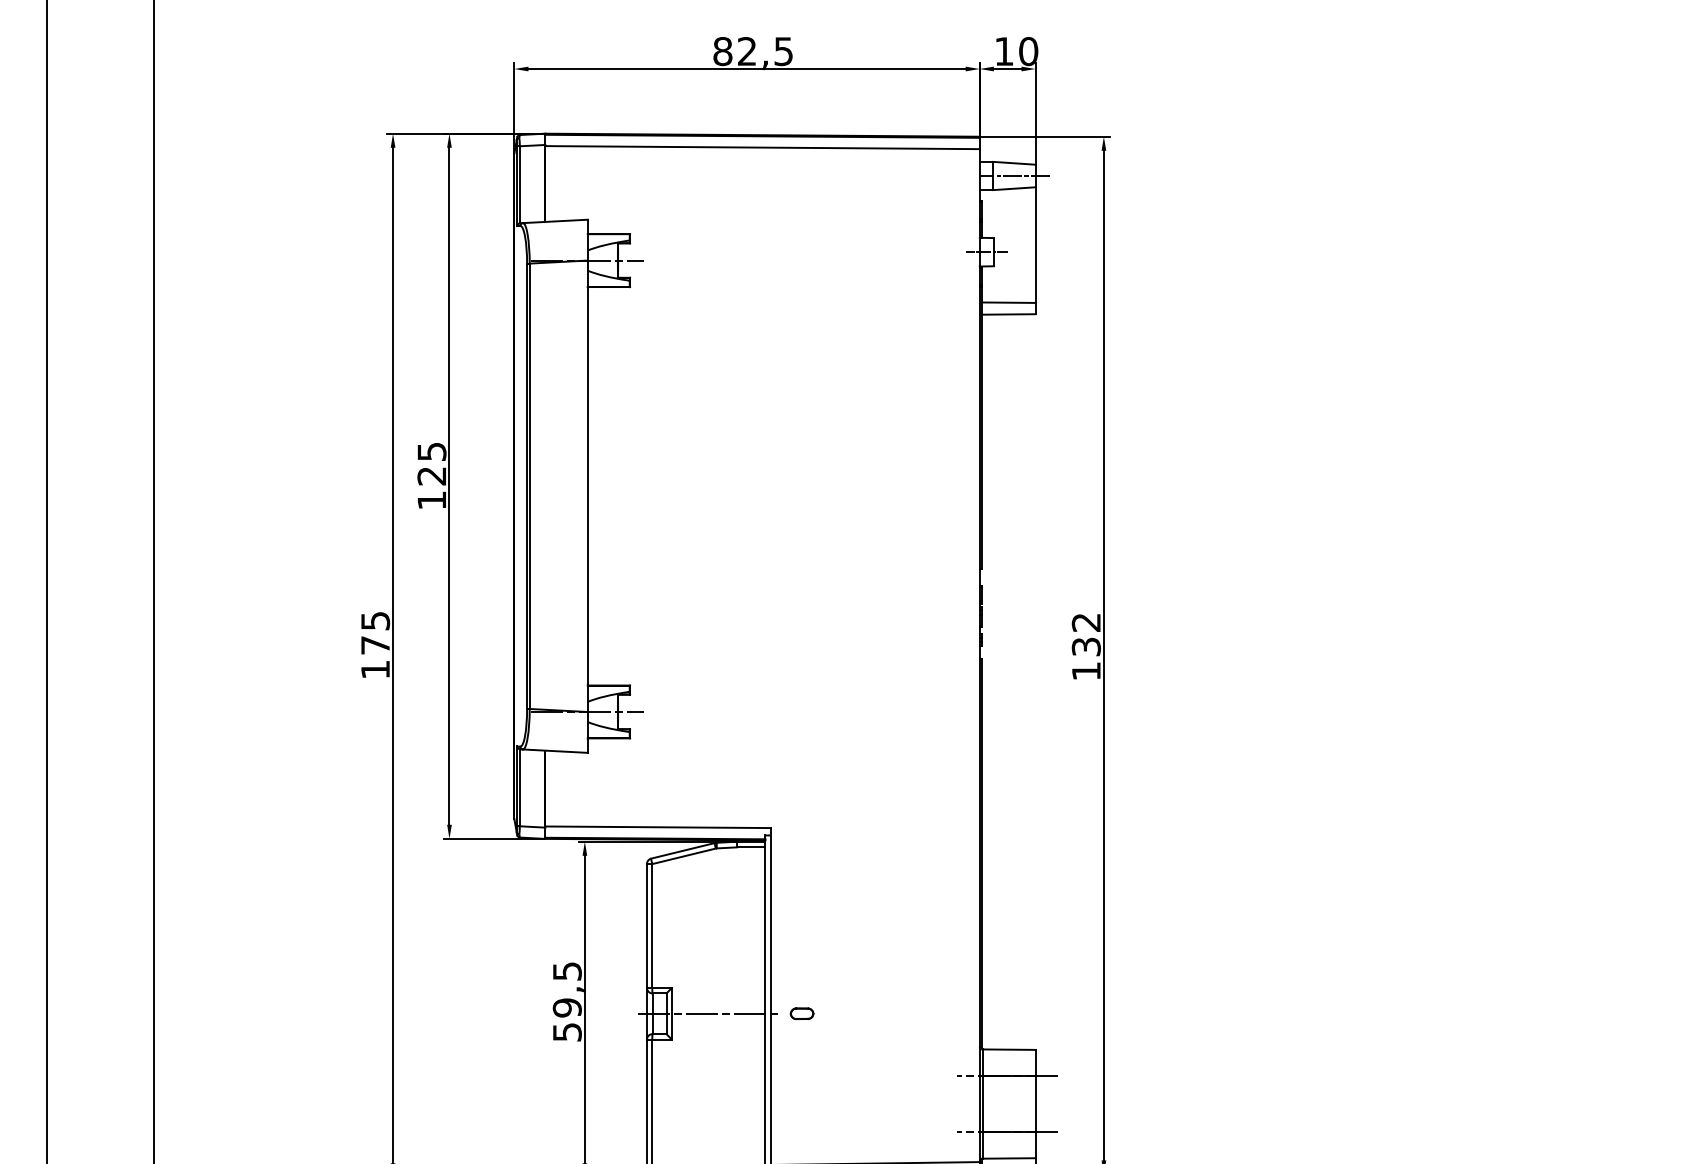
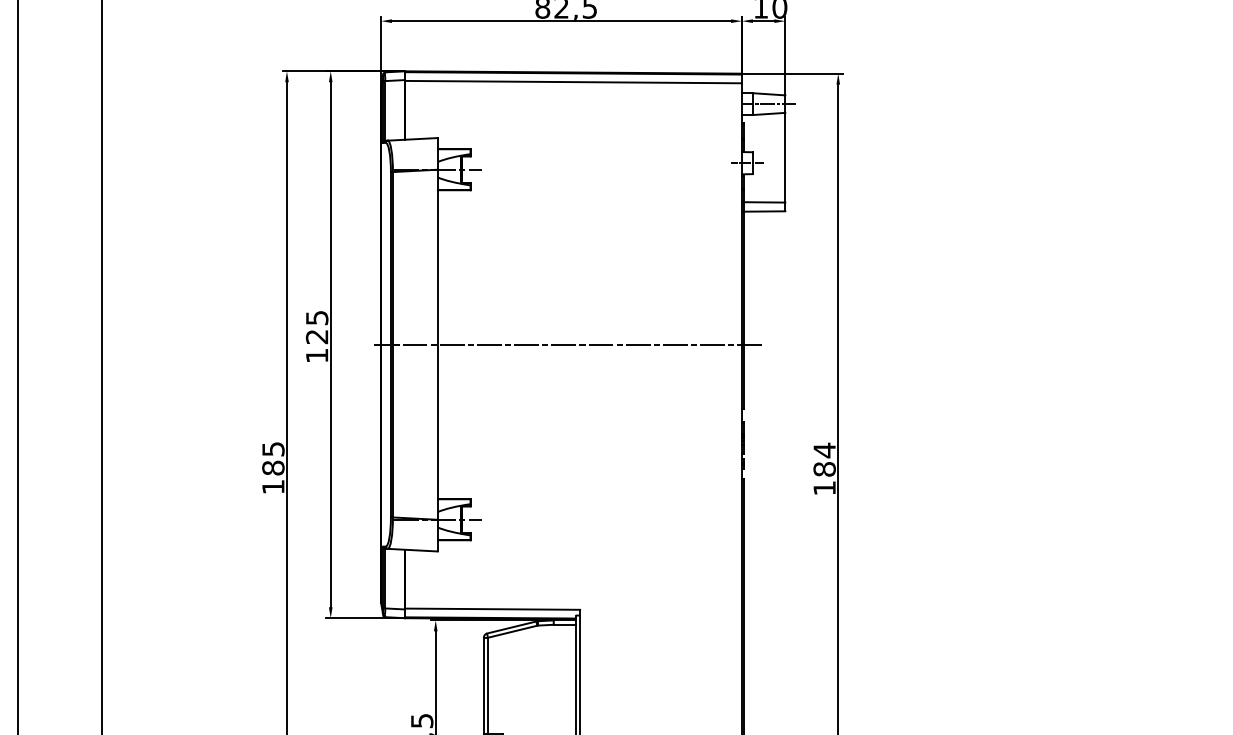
line: (755, 486) -> (568, 344), added
text: (1085, 634) -> (823, 459), 132 -> 184
text: (375, 644) -> (273, 467), 175 -> 185

